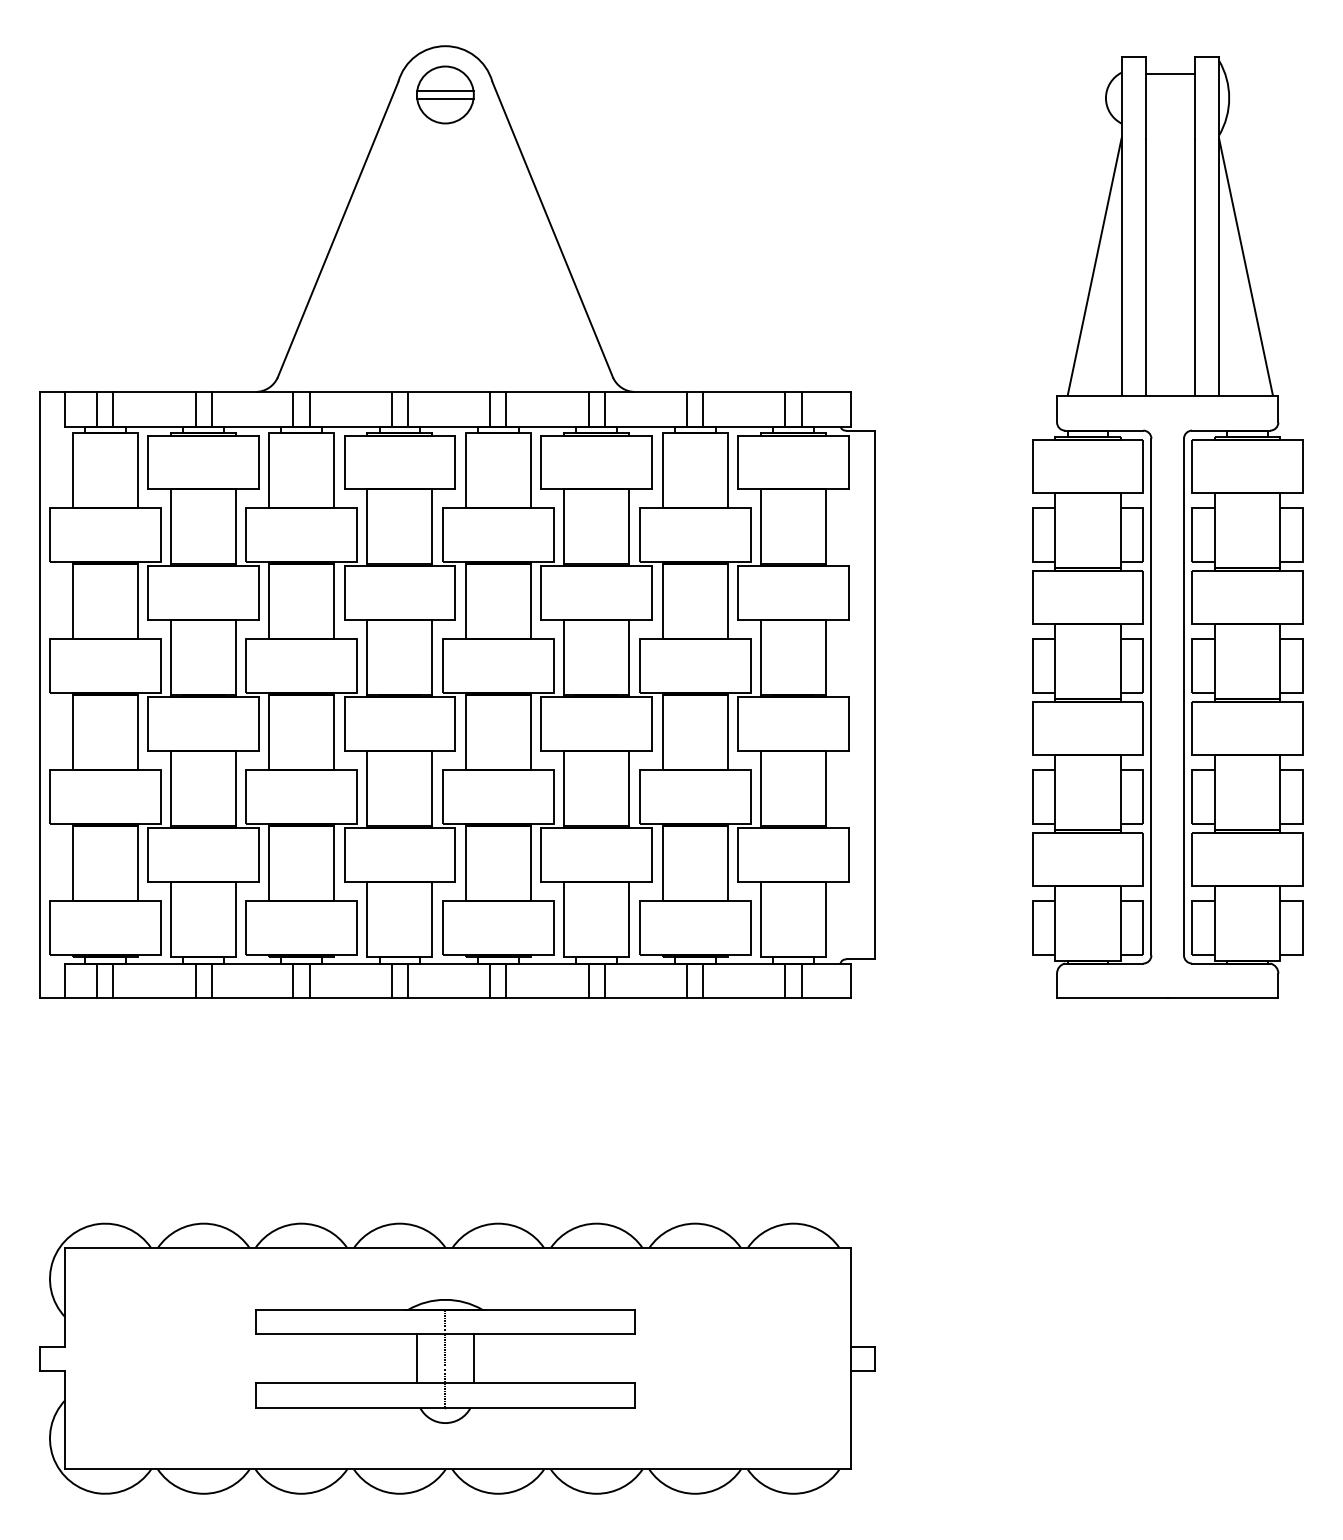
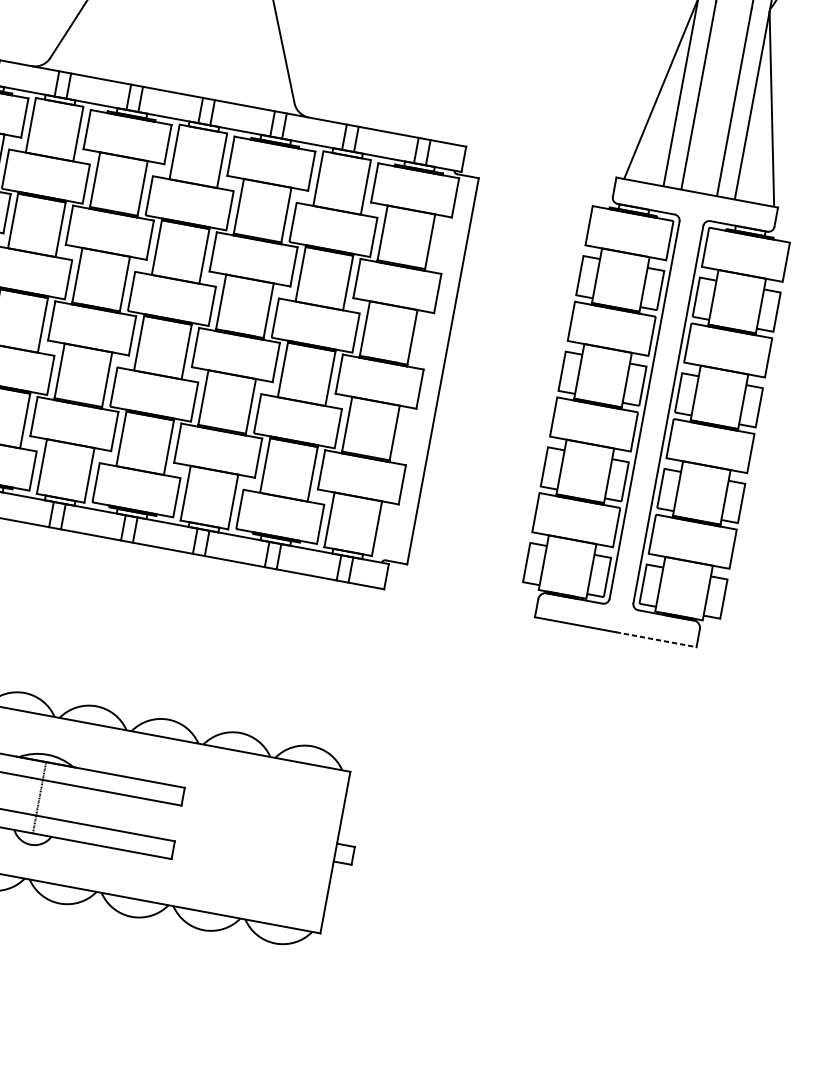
line: (1223, 998) -> (656, 640), solid -> dashed
line: (416, 1358) -> (18, 793), removed
line: (473, 1358) -> (60, 801), removed

